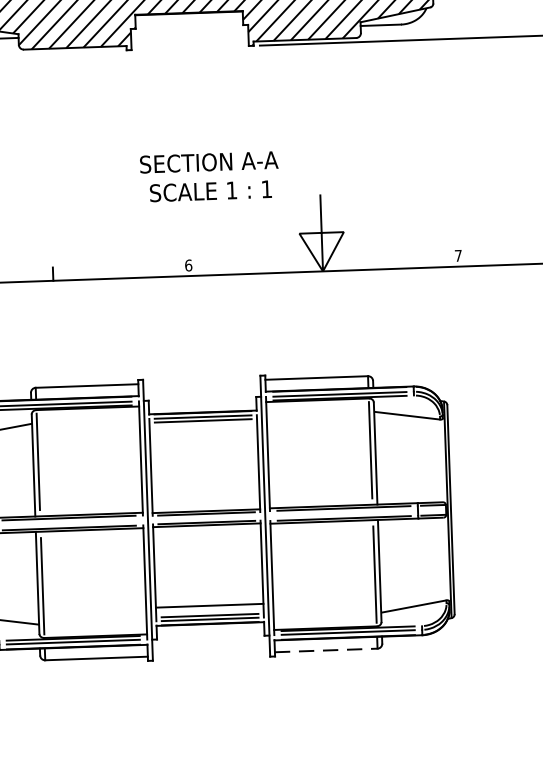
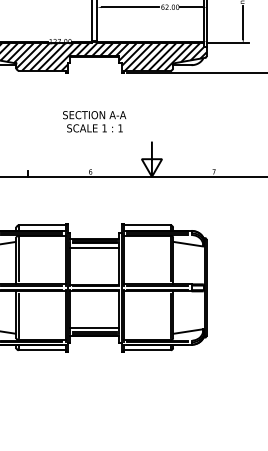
text: (209, 176) -> (94, 121), moved
line: (202, 430) -> (94, 247), added
line: (326, 651) -> (147, 350), dashed -> solid

